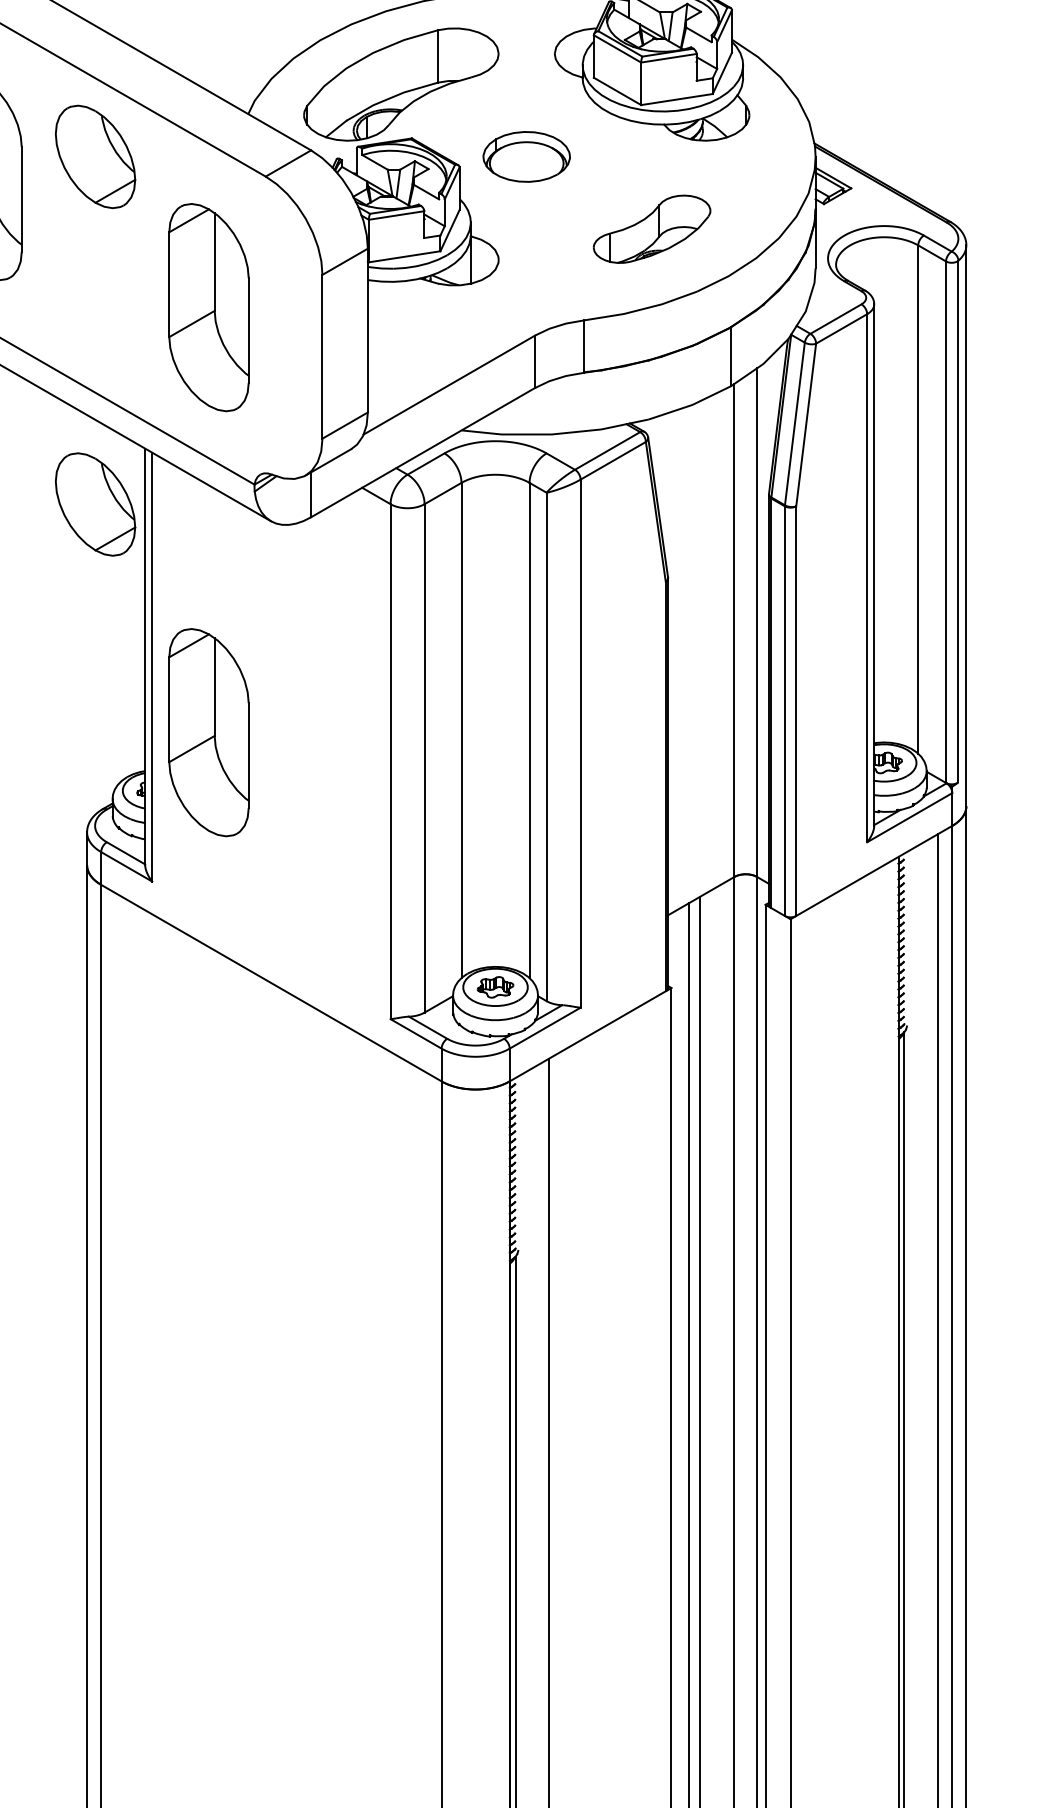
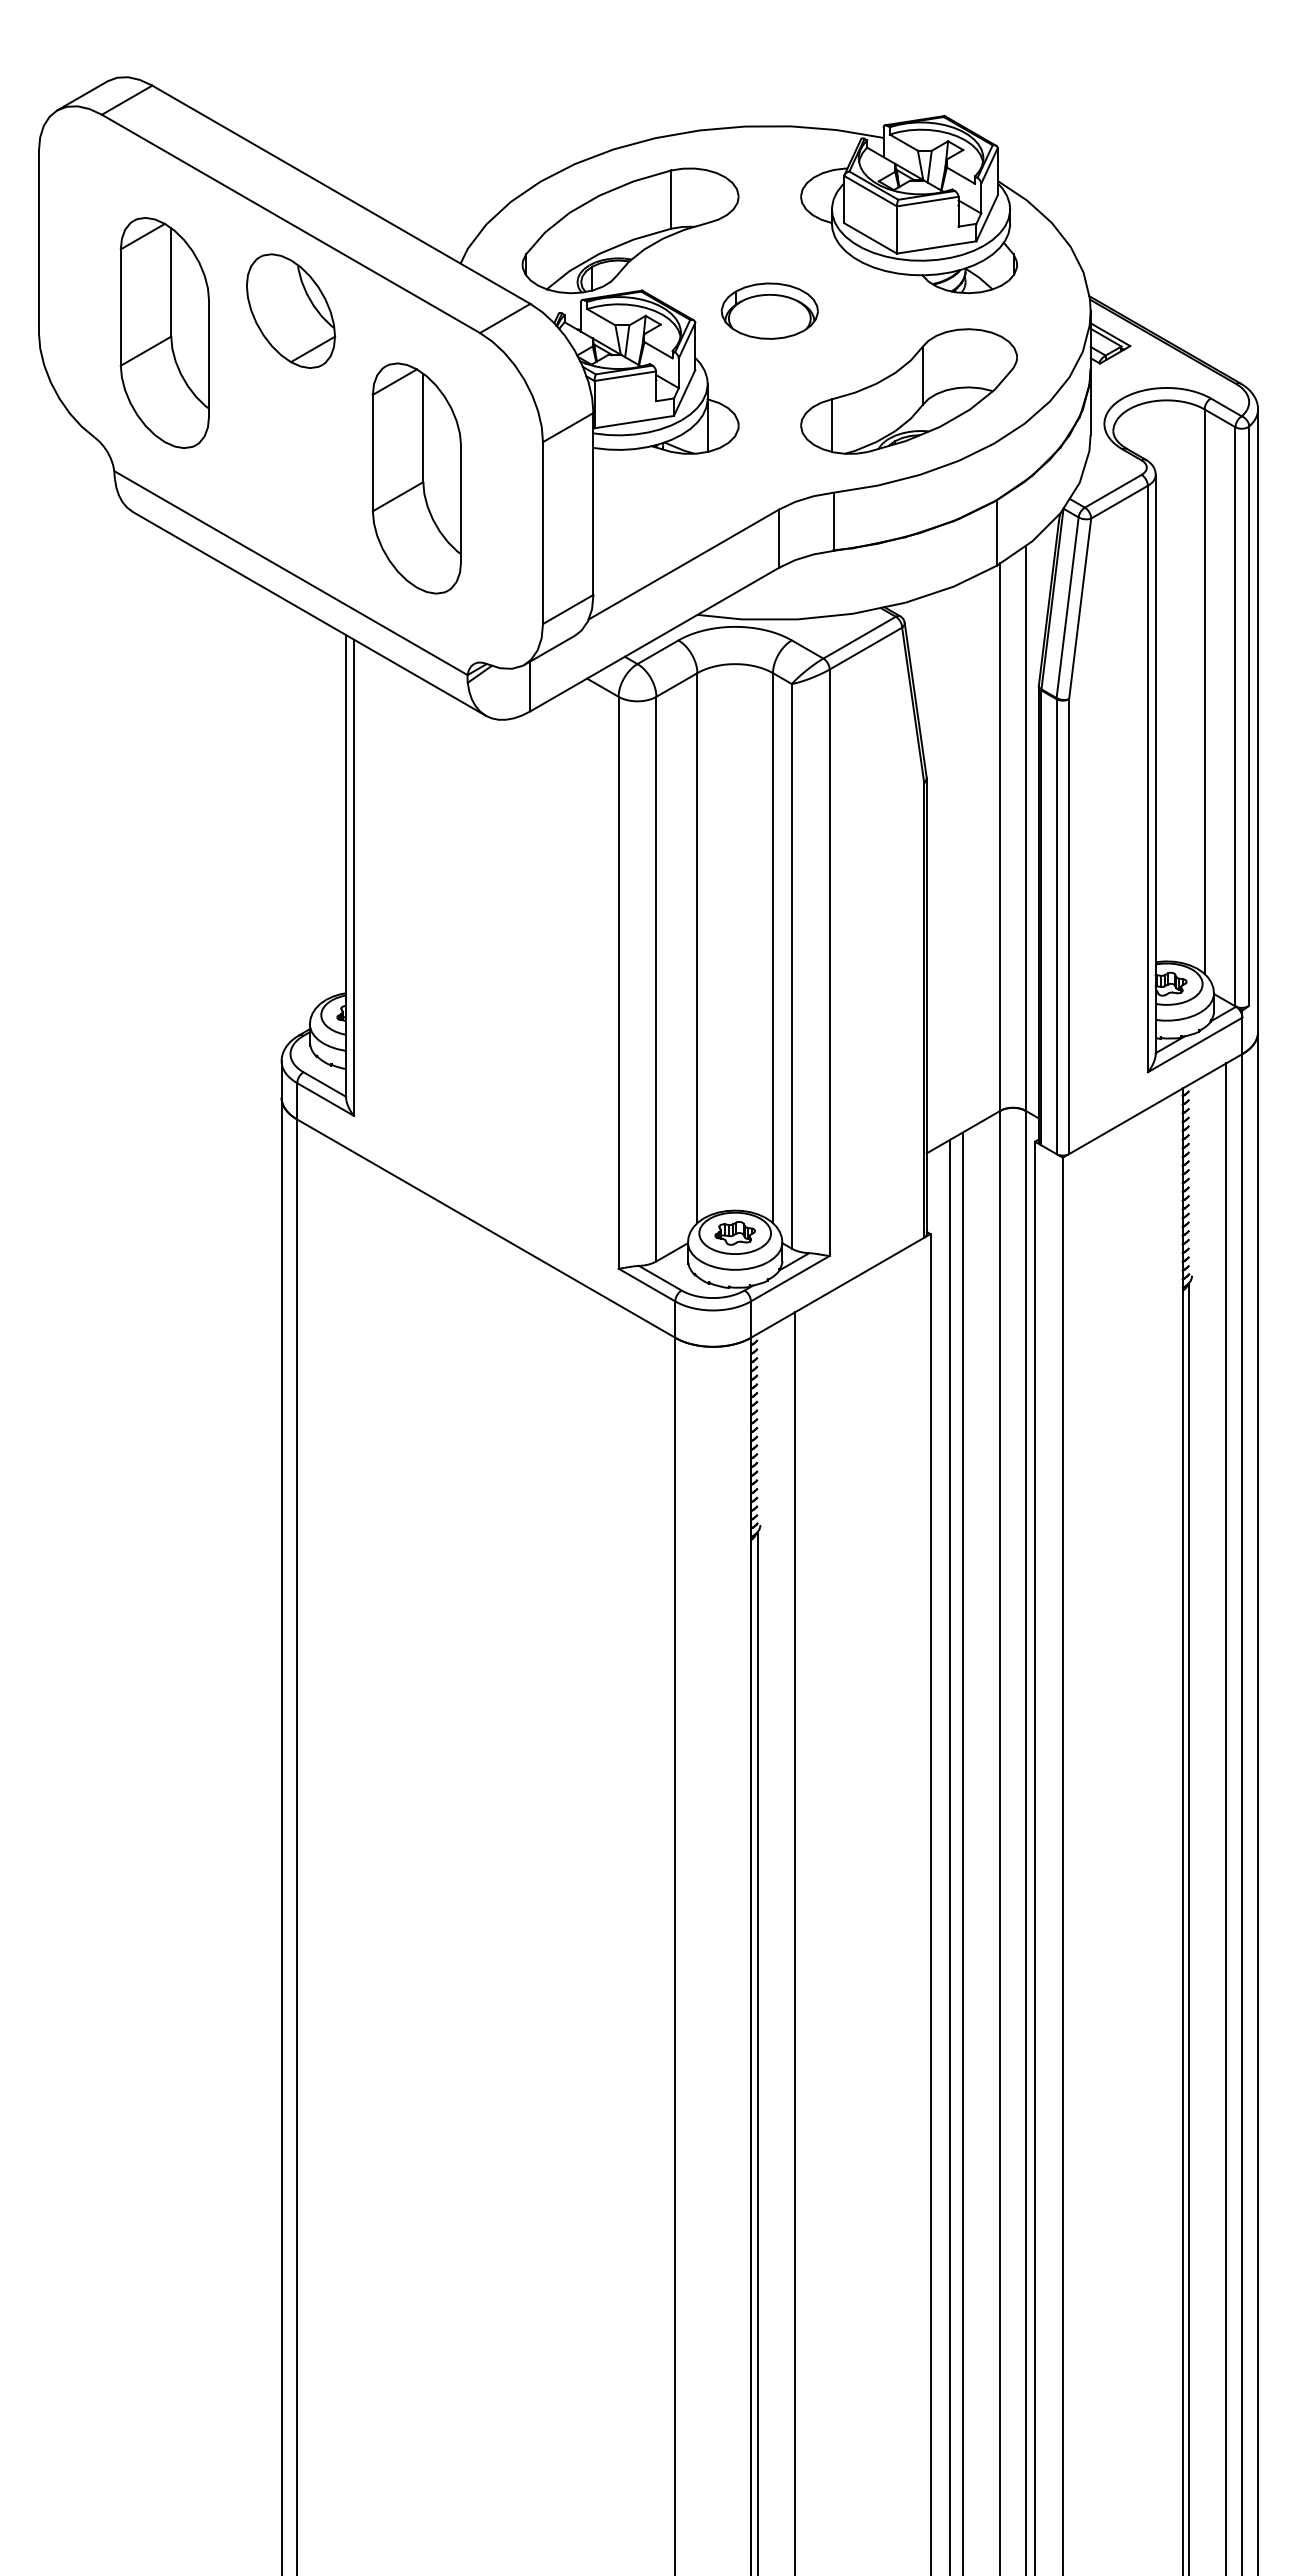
part: (651, 229) -> (908, 391), size x1.67
part: (95, 503) -> (291, 696), removed
part: (208, 732) -> (416, 950), removed

